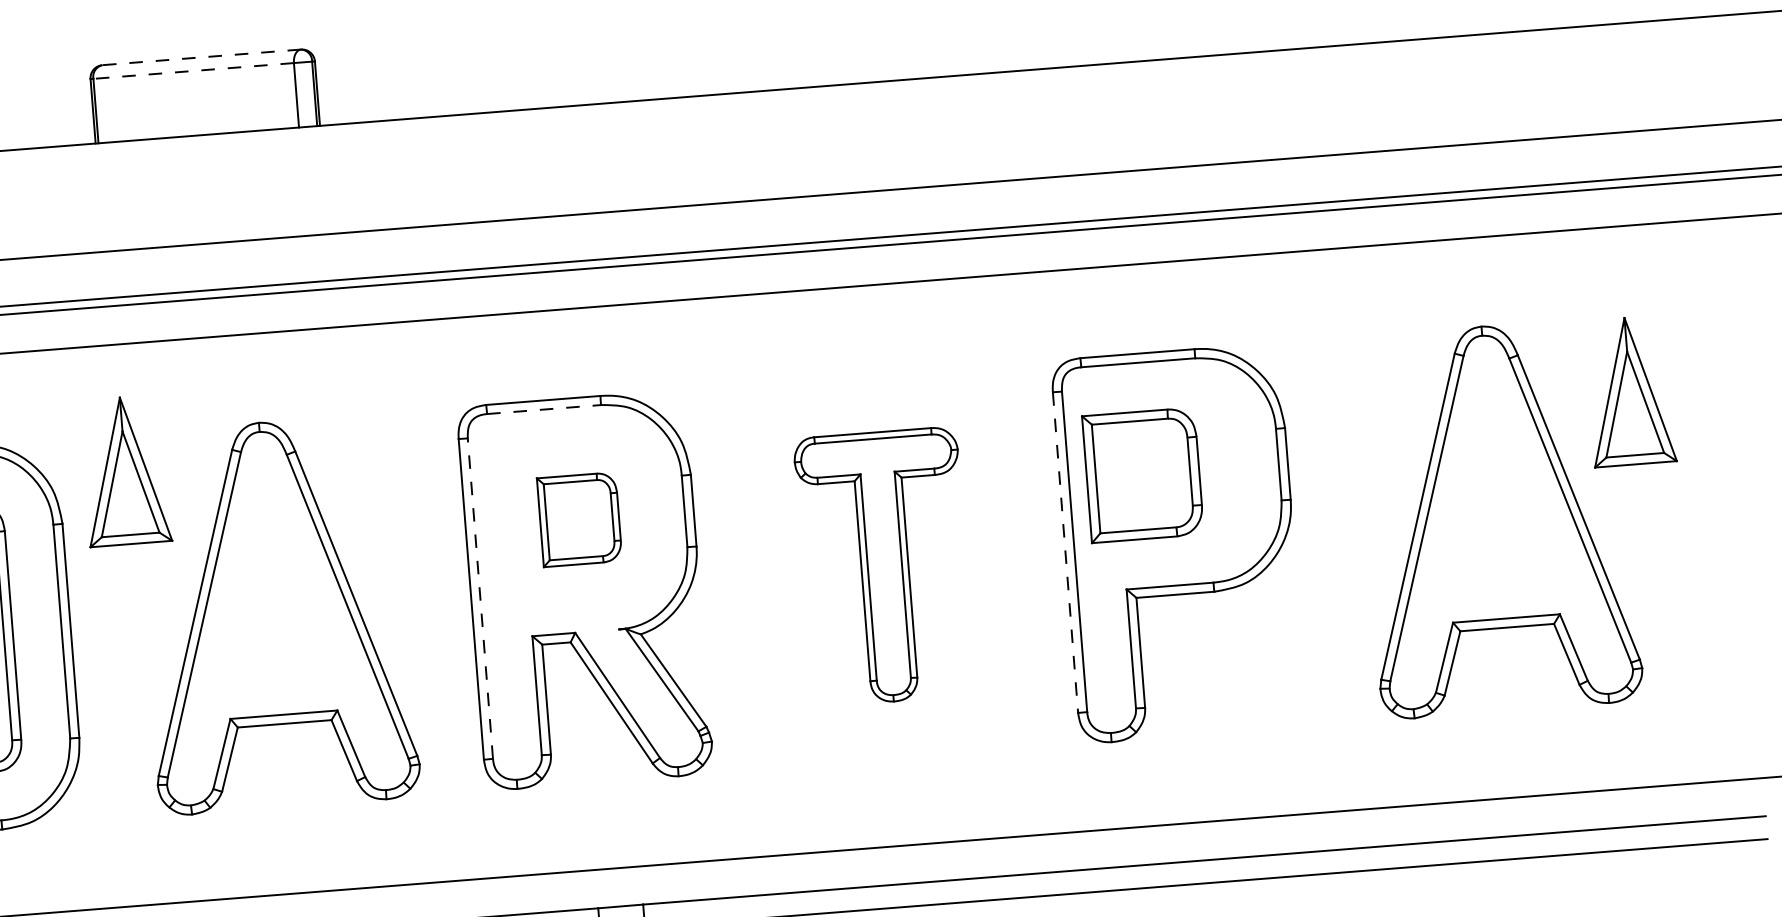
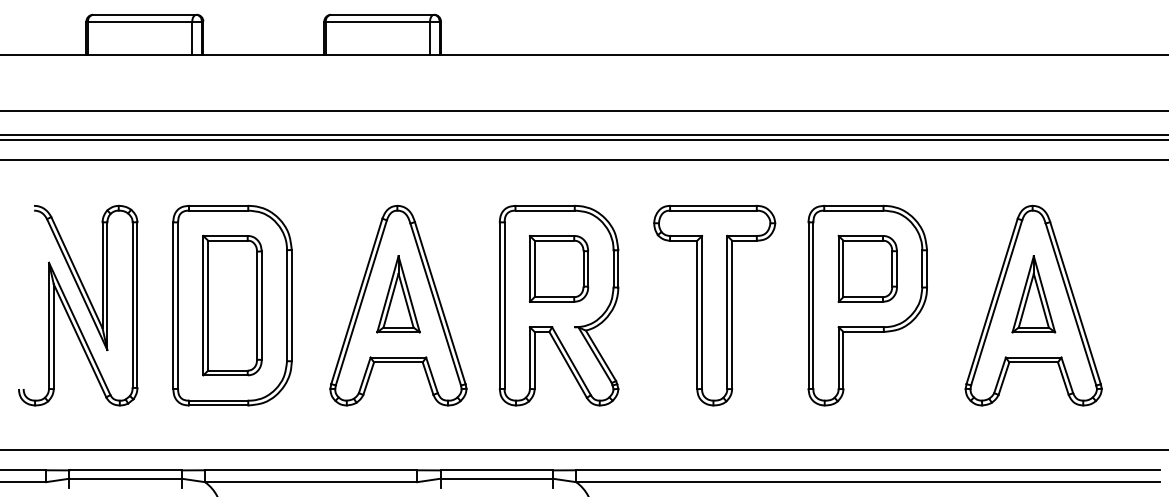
line: (201, 56) -> (382, 14), dashed -> solid
line: (192, 71) -> (377, 21), dashed -> solid
part: (1629, 391) -> (1033, 294), moved
line: (544, 409) -> (545, 210), dashed -> solid
part: (125, 471) -> (398, 294), moved
part: (1142, 474) -> (867, 268), moved
part: (578, 518) -> (558, 268), size x1.43
line: (1065, 554) -> (808, 306), dashed -> solid
part: (884, 566) -> (714, 305), size x1.43
line: (480, 598) -> (504, 305), dashed -> solid

